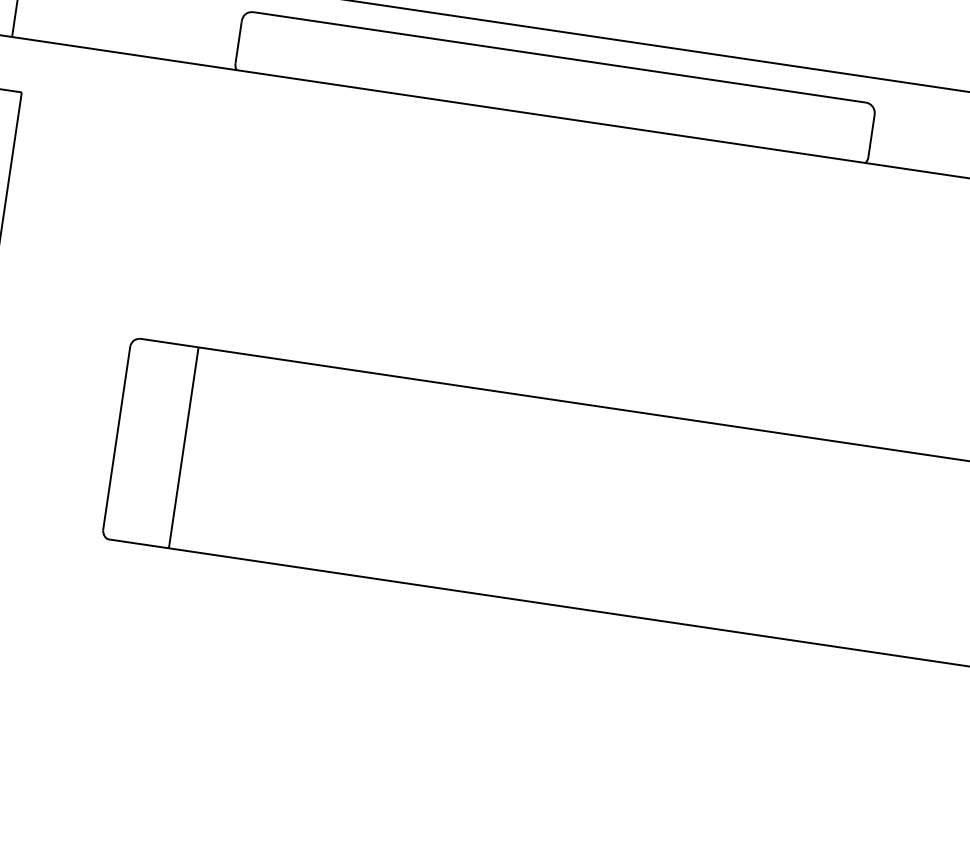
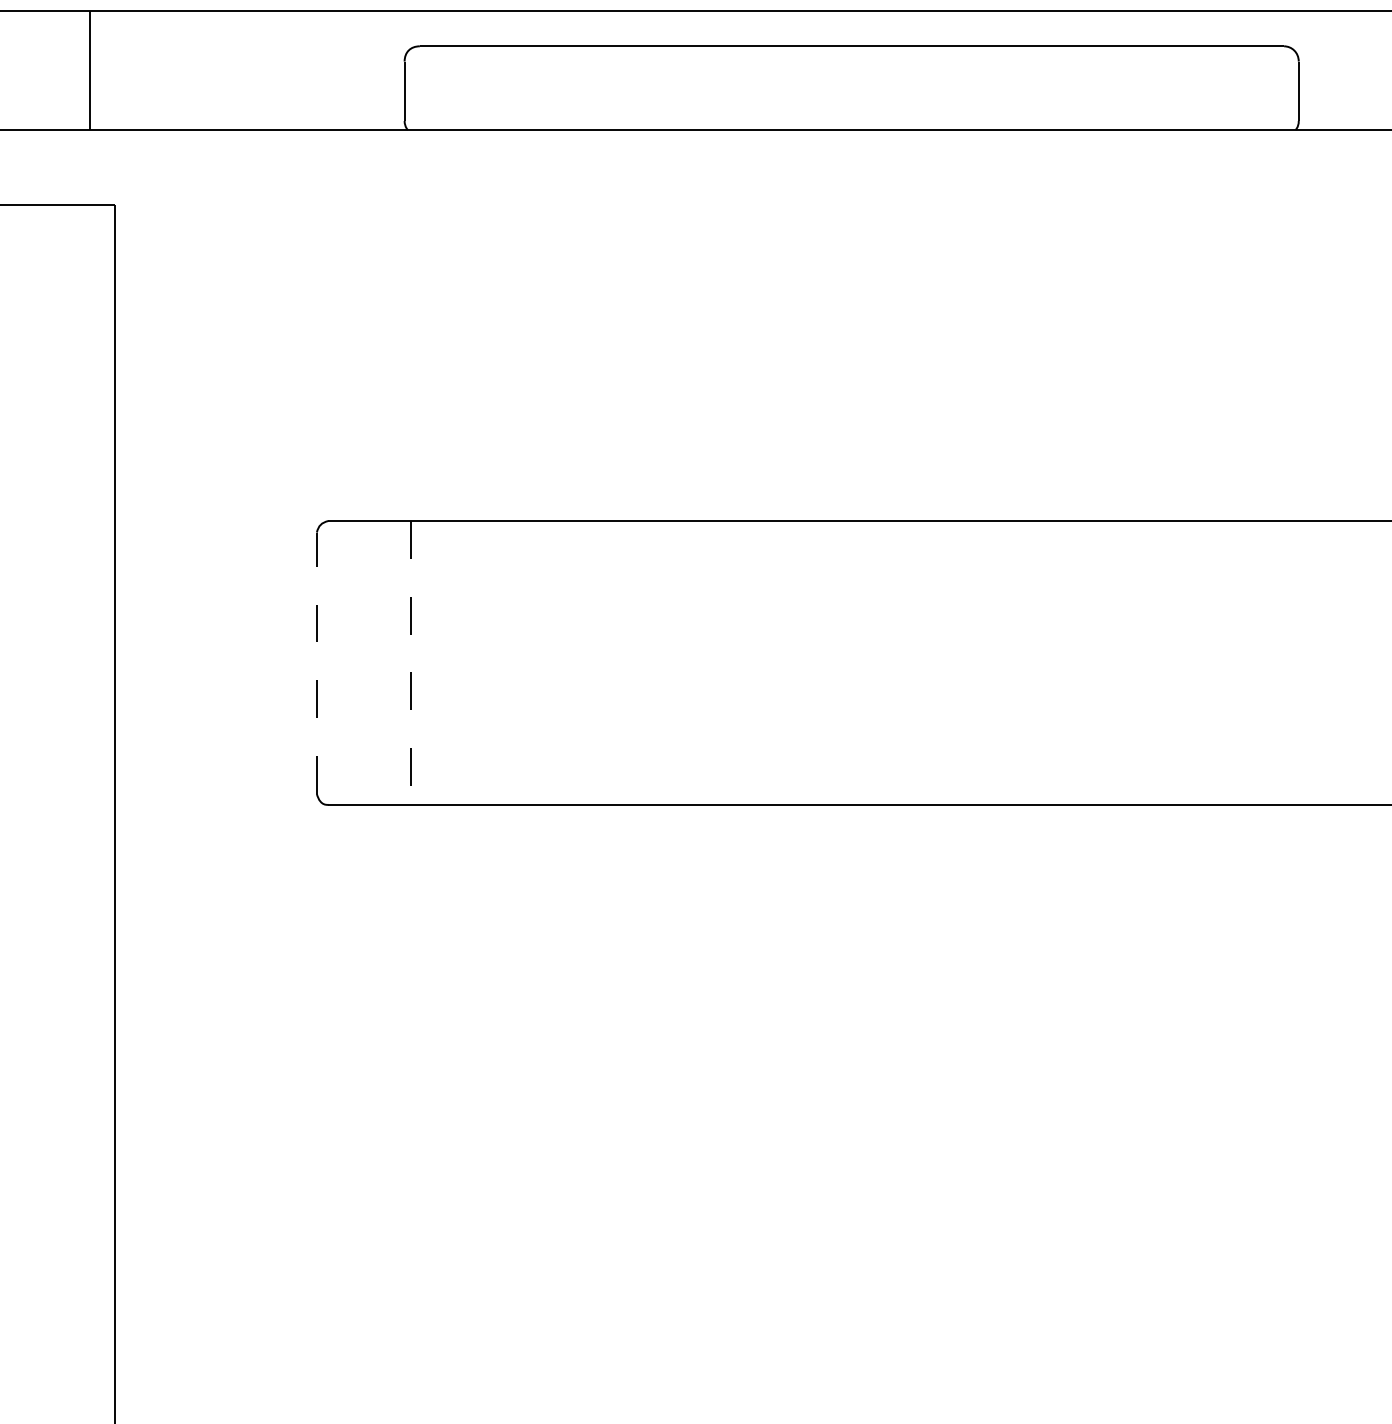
line: (116, 438) -> (316, 663), solid -> dashed
line: (183, 447) -> (411, 662), solid -> dashed

